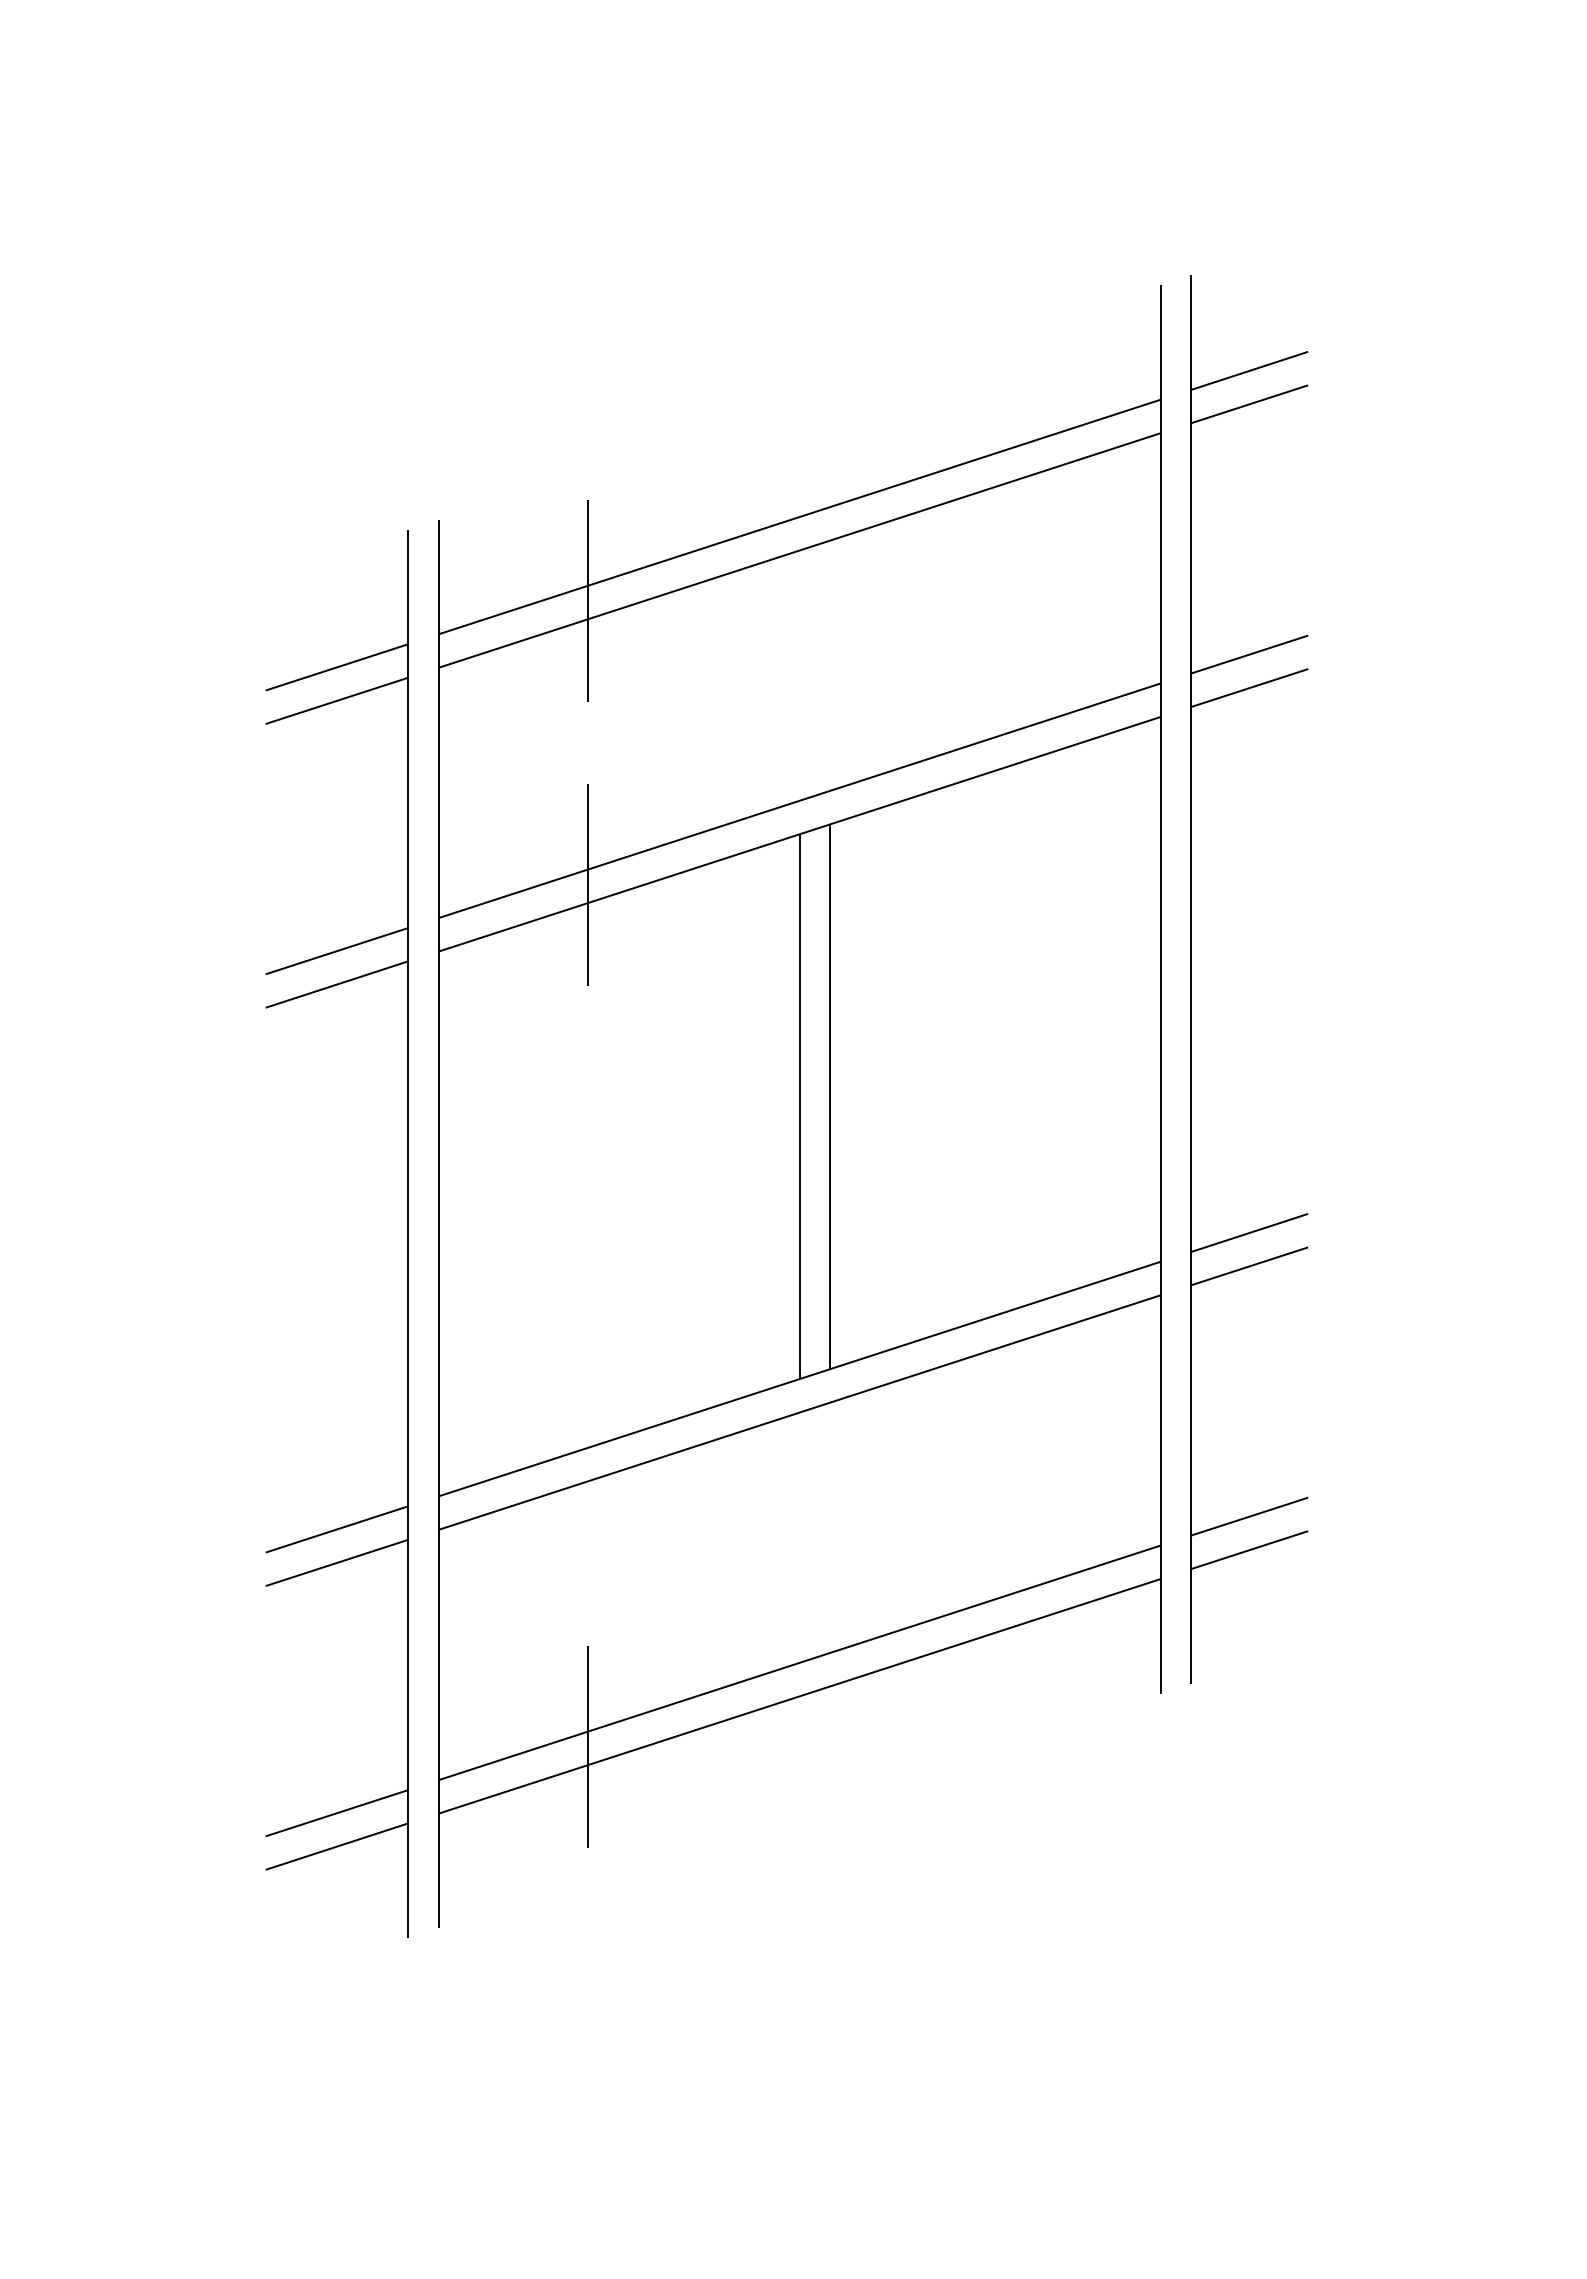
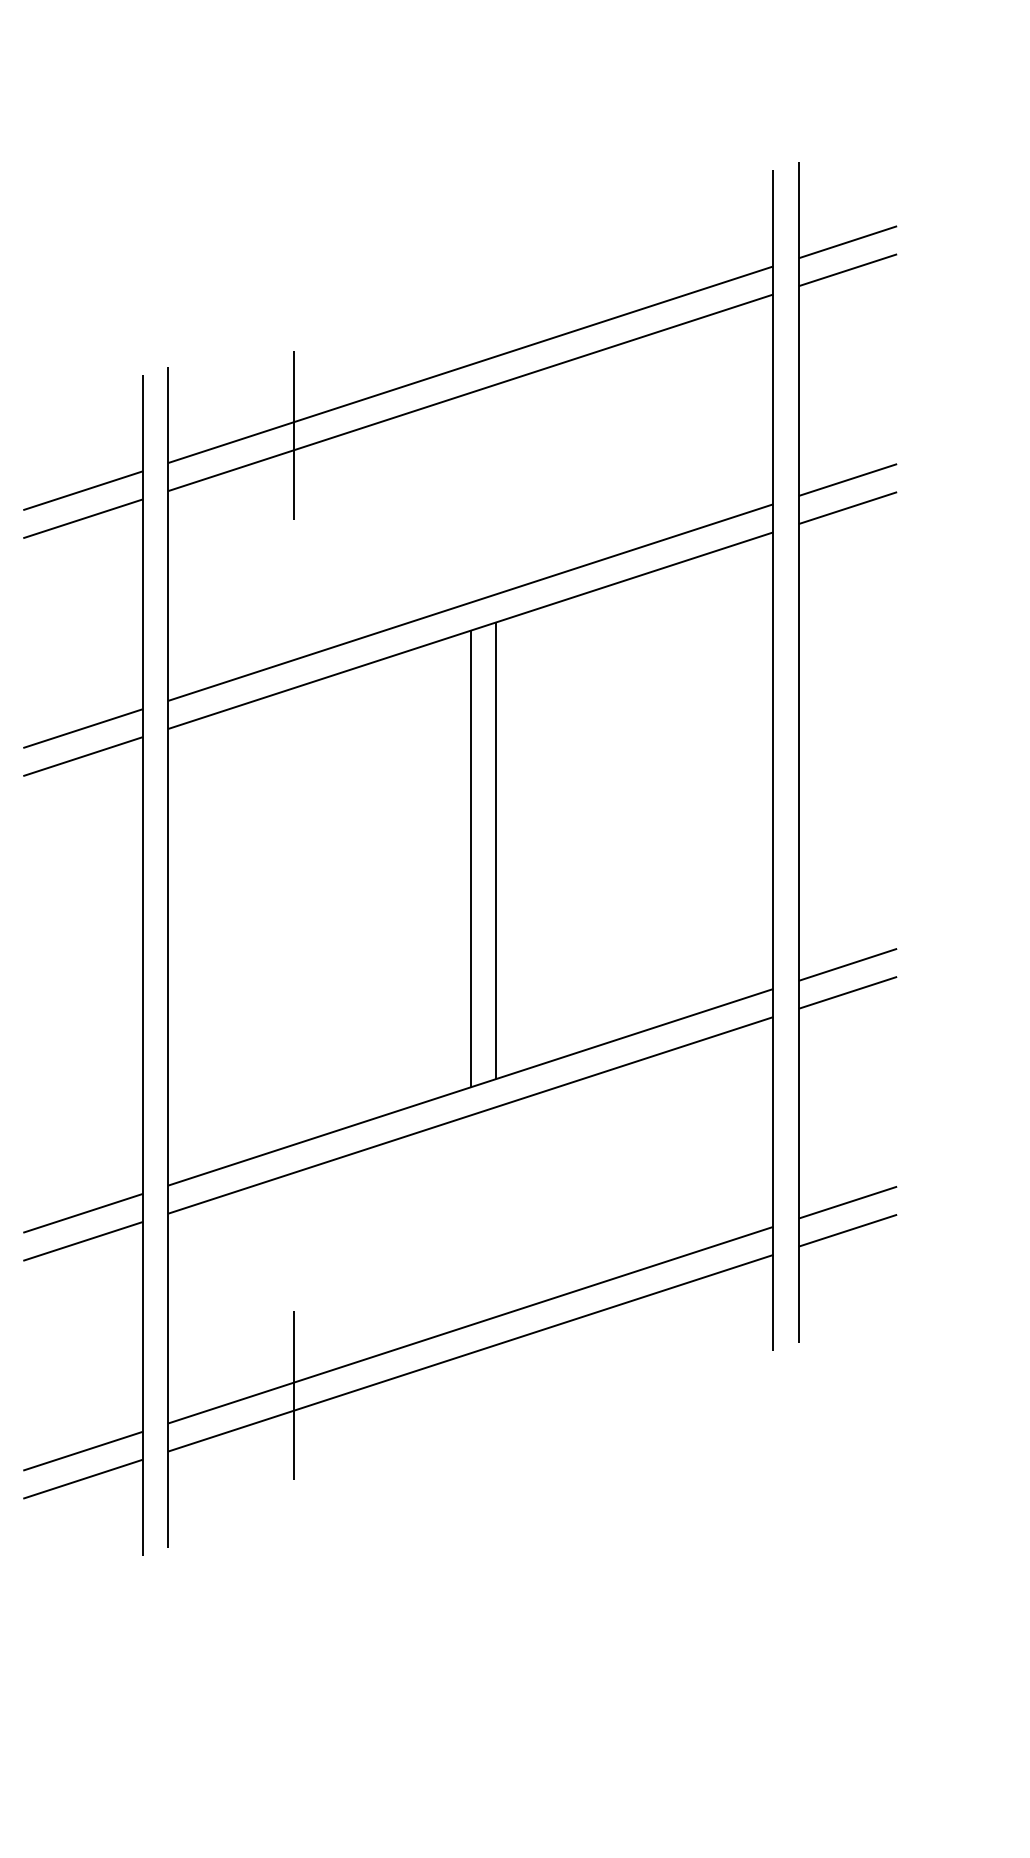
line: (588, 884) -> (293, 672), removed

